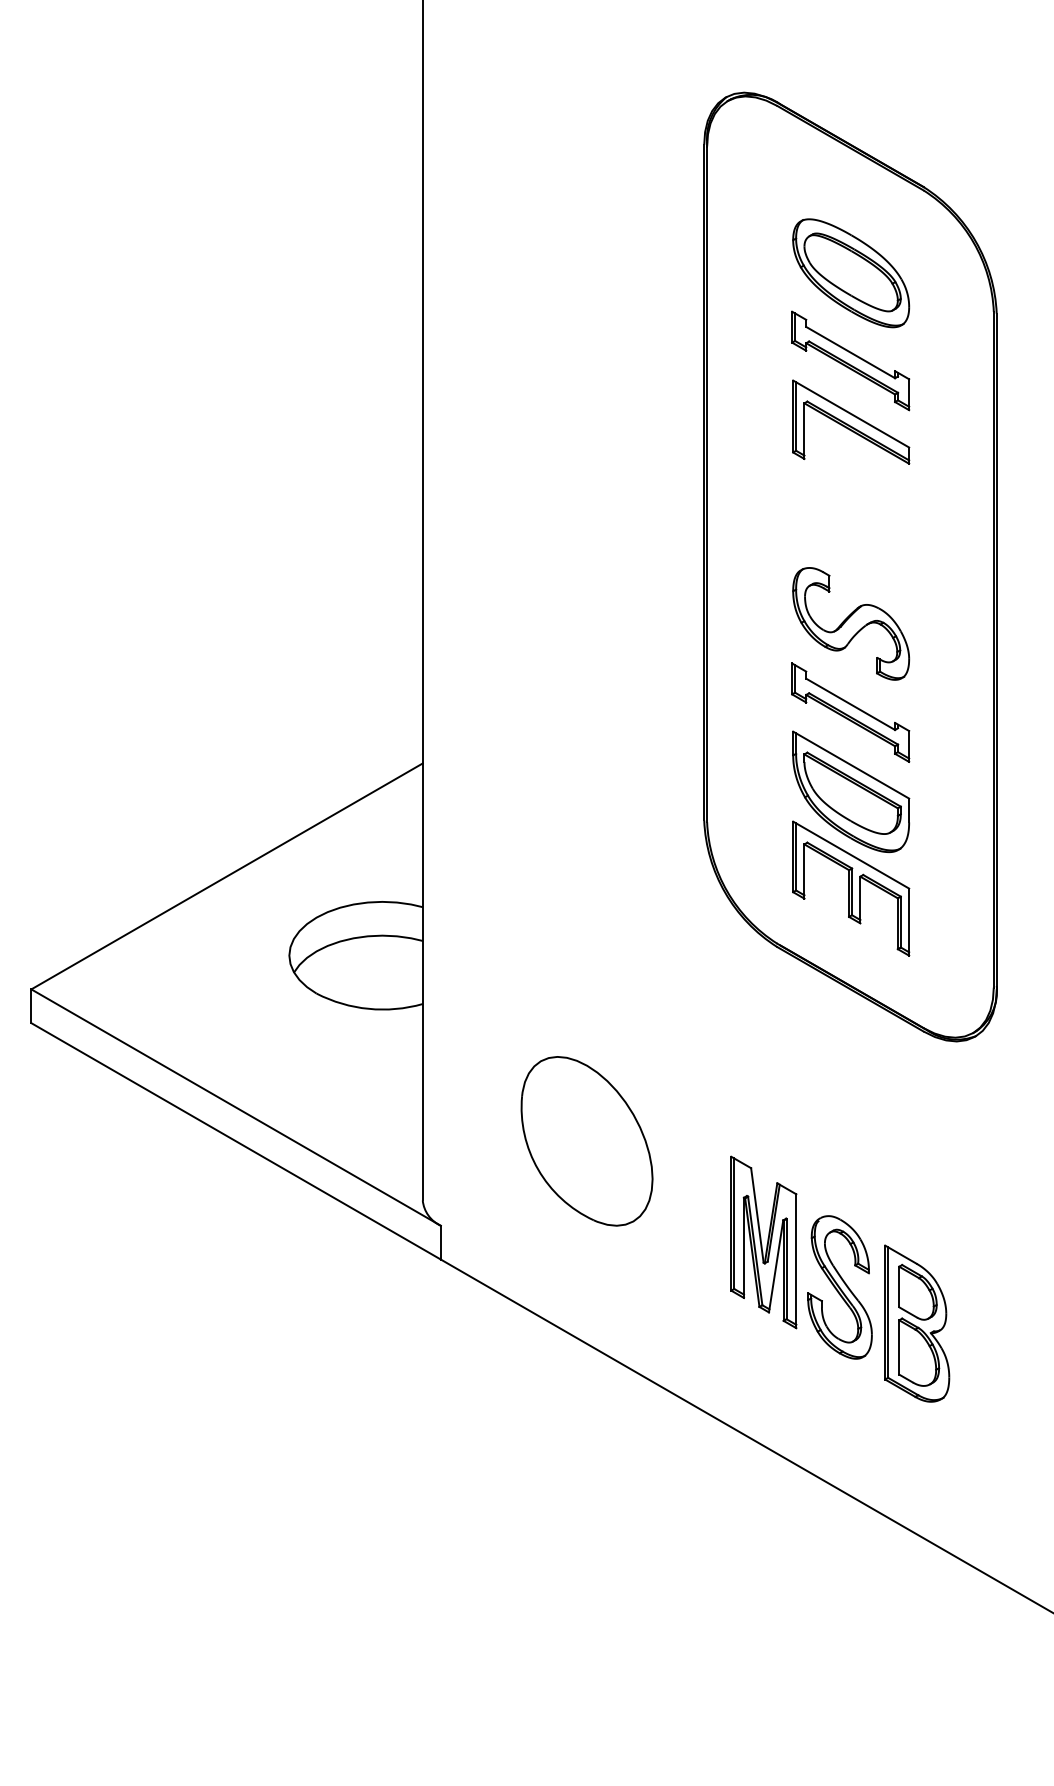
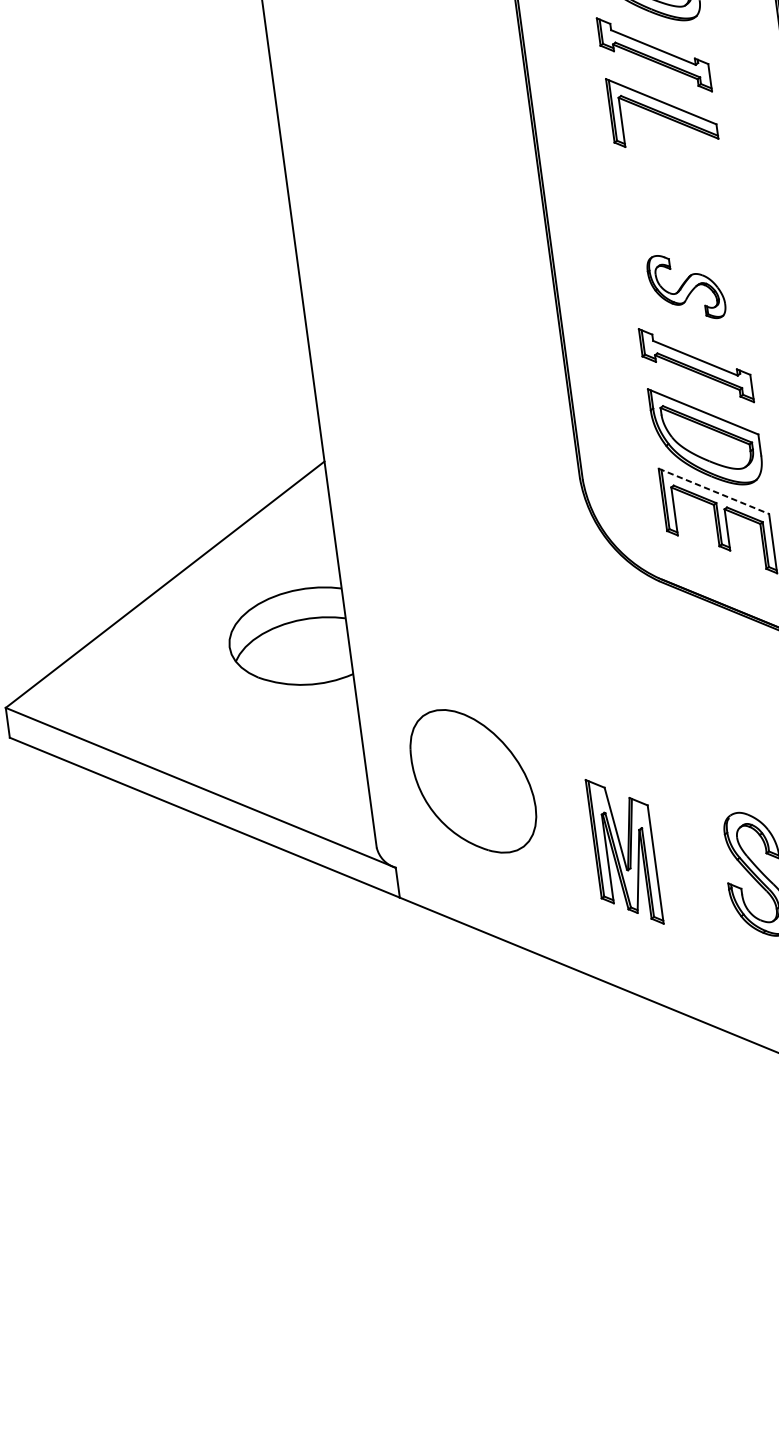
part: (851, 623) -> (686, 286), size x0.7
line: (851, 855) -> (714, 491), solid -> dashed
part: (586, 1141) -> (472, 781), moved
part: (763, 1242) -> (624, 851), moved

